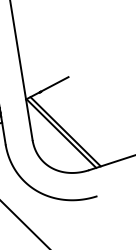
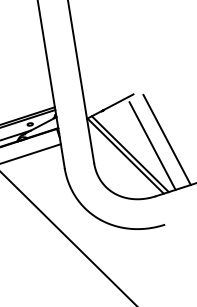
line: (98, 118) -> (166, 139), added
line: (85, 123) -> (152, 145), added

